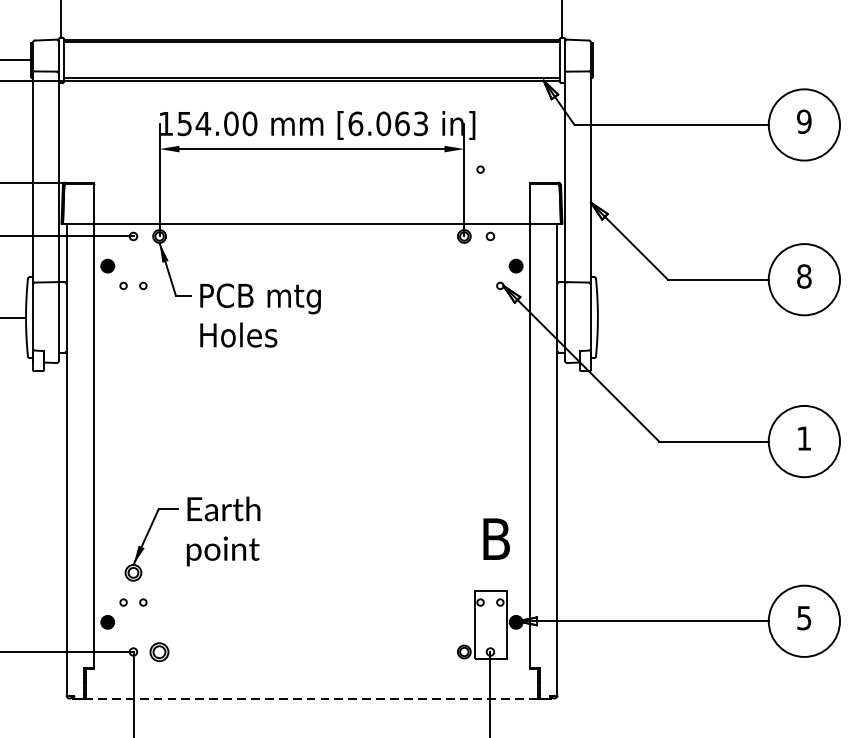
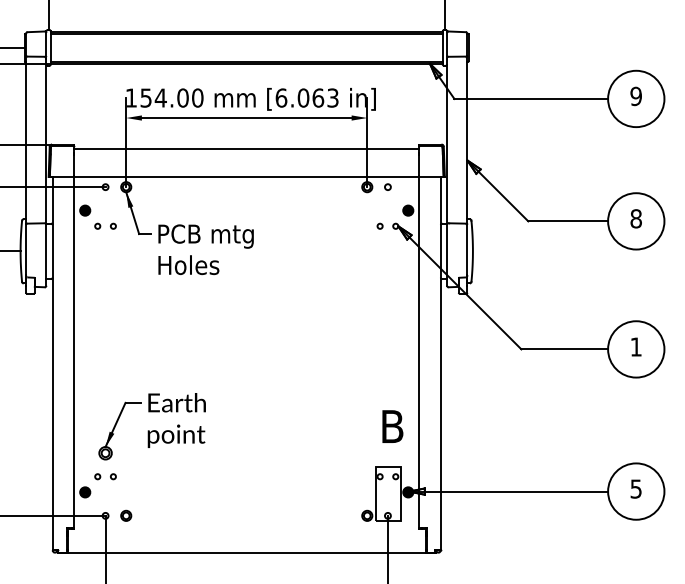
circle: (479, 168) -> (379, 225), moved
line: (311, 187) -> (246, 148), added
part: (159, 651) -> (126, 515), size x0.71
line: (311, 698) -> (246, 552), dashed -> solid

